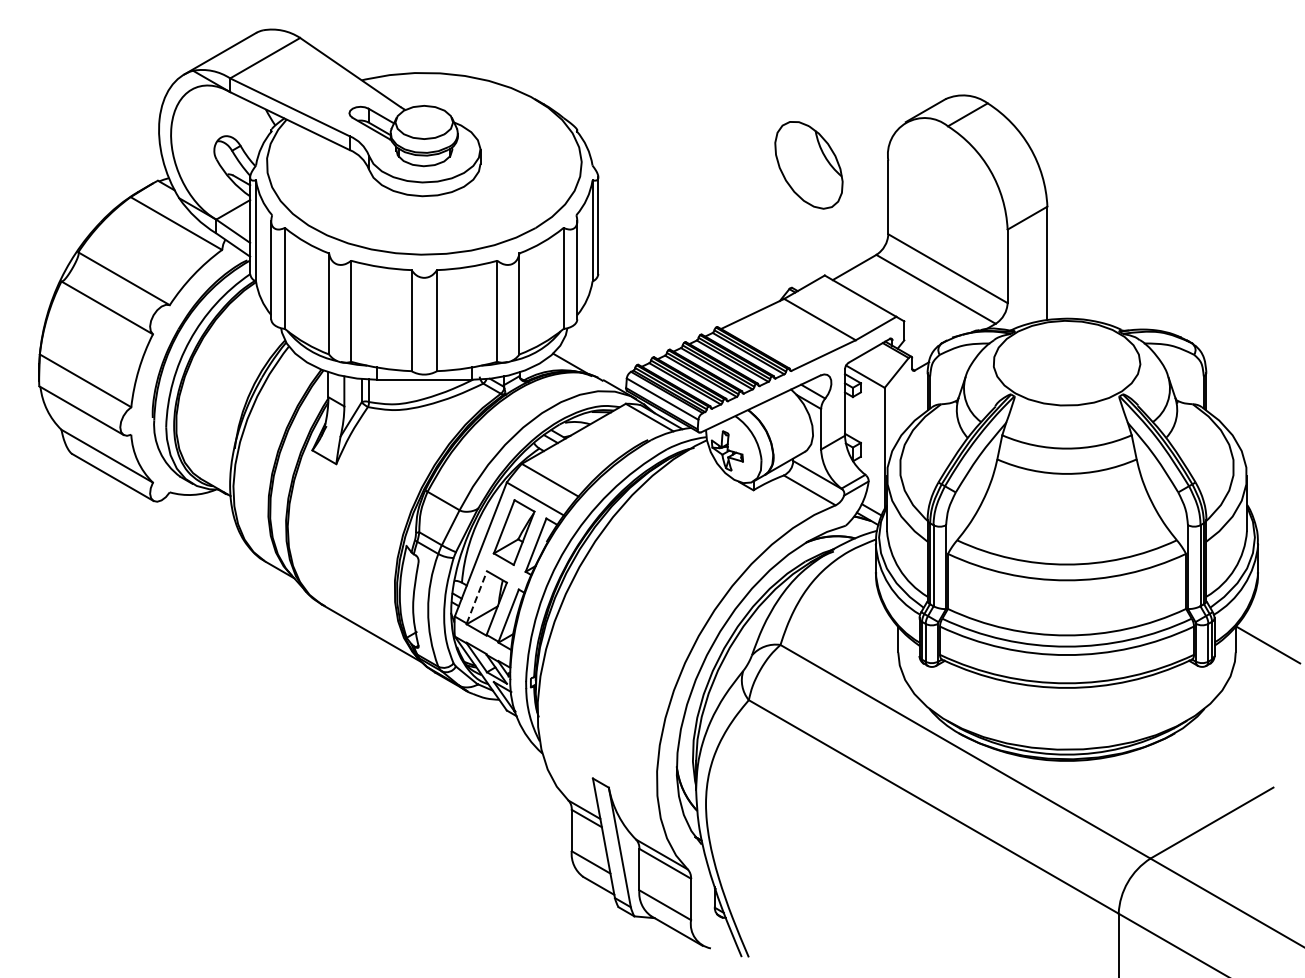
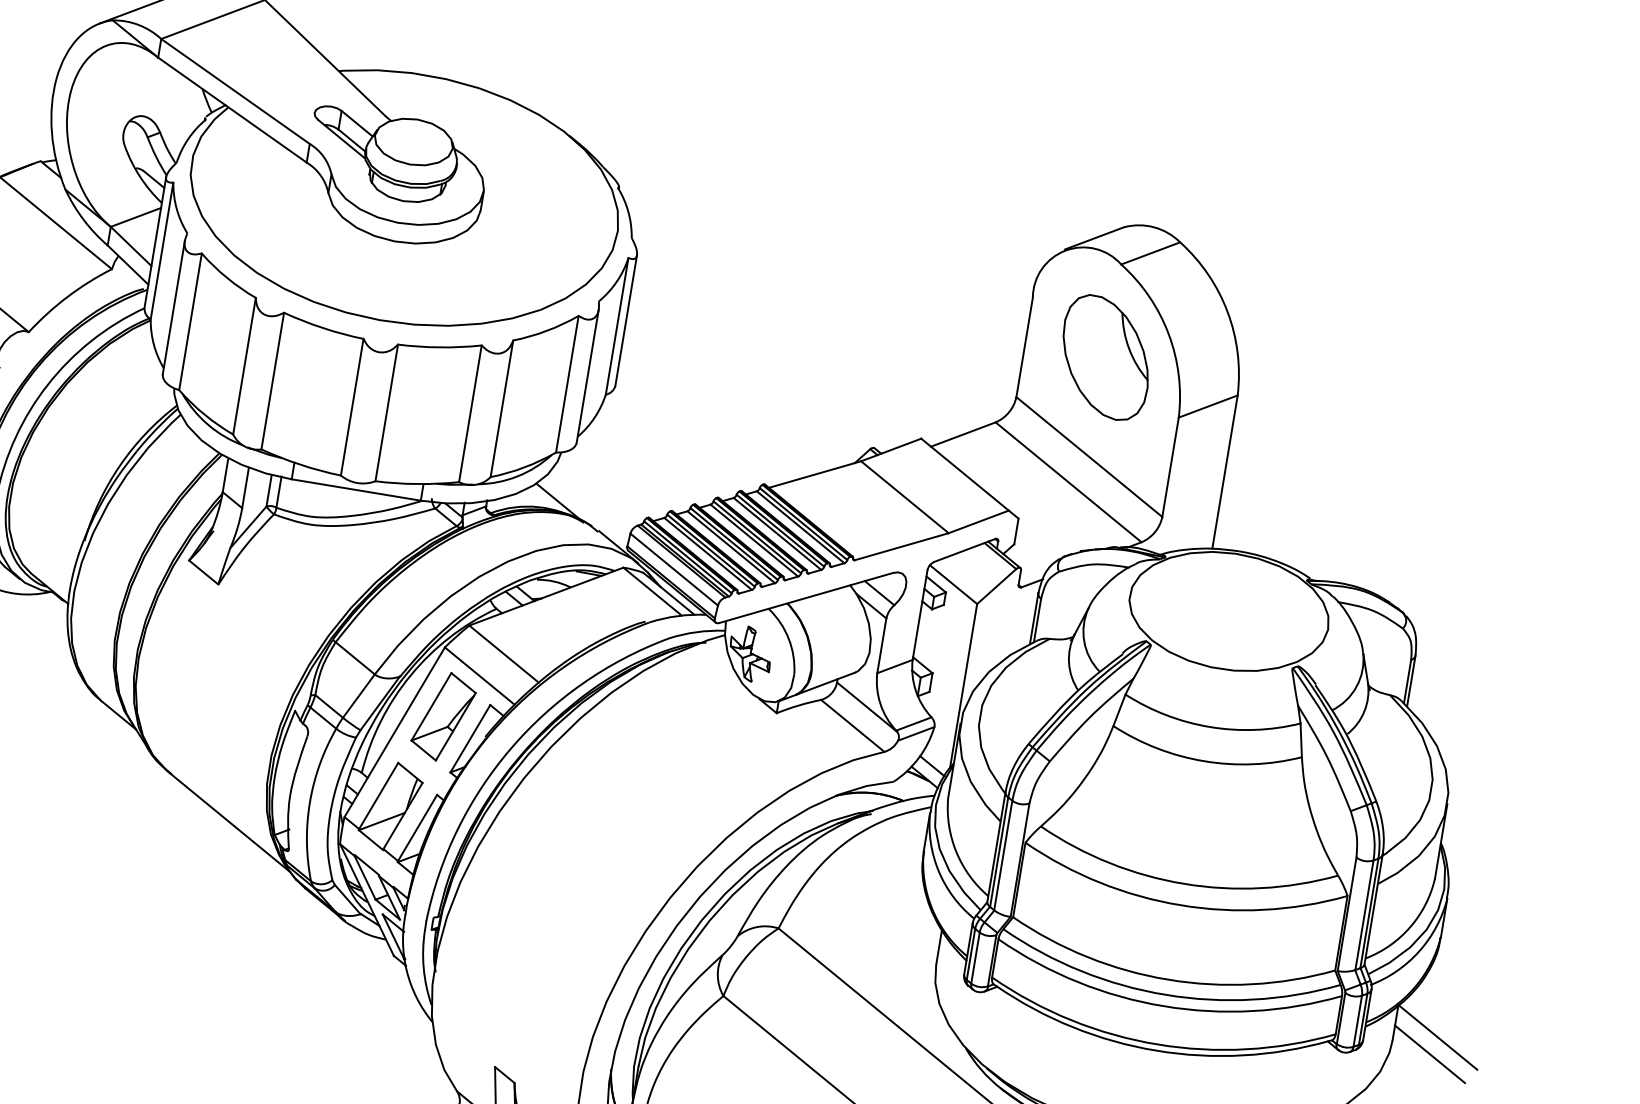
part: (808, 165) -> (1105, 357), moved
line: (477, 596) -> (379, 795), dashed -> solid
line: (1263, 657) -> (1429, 1053), added

